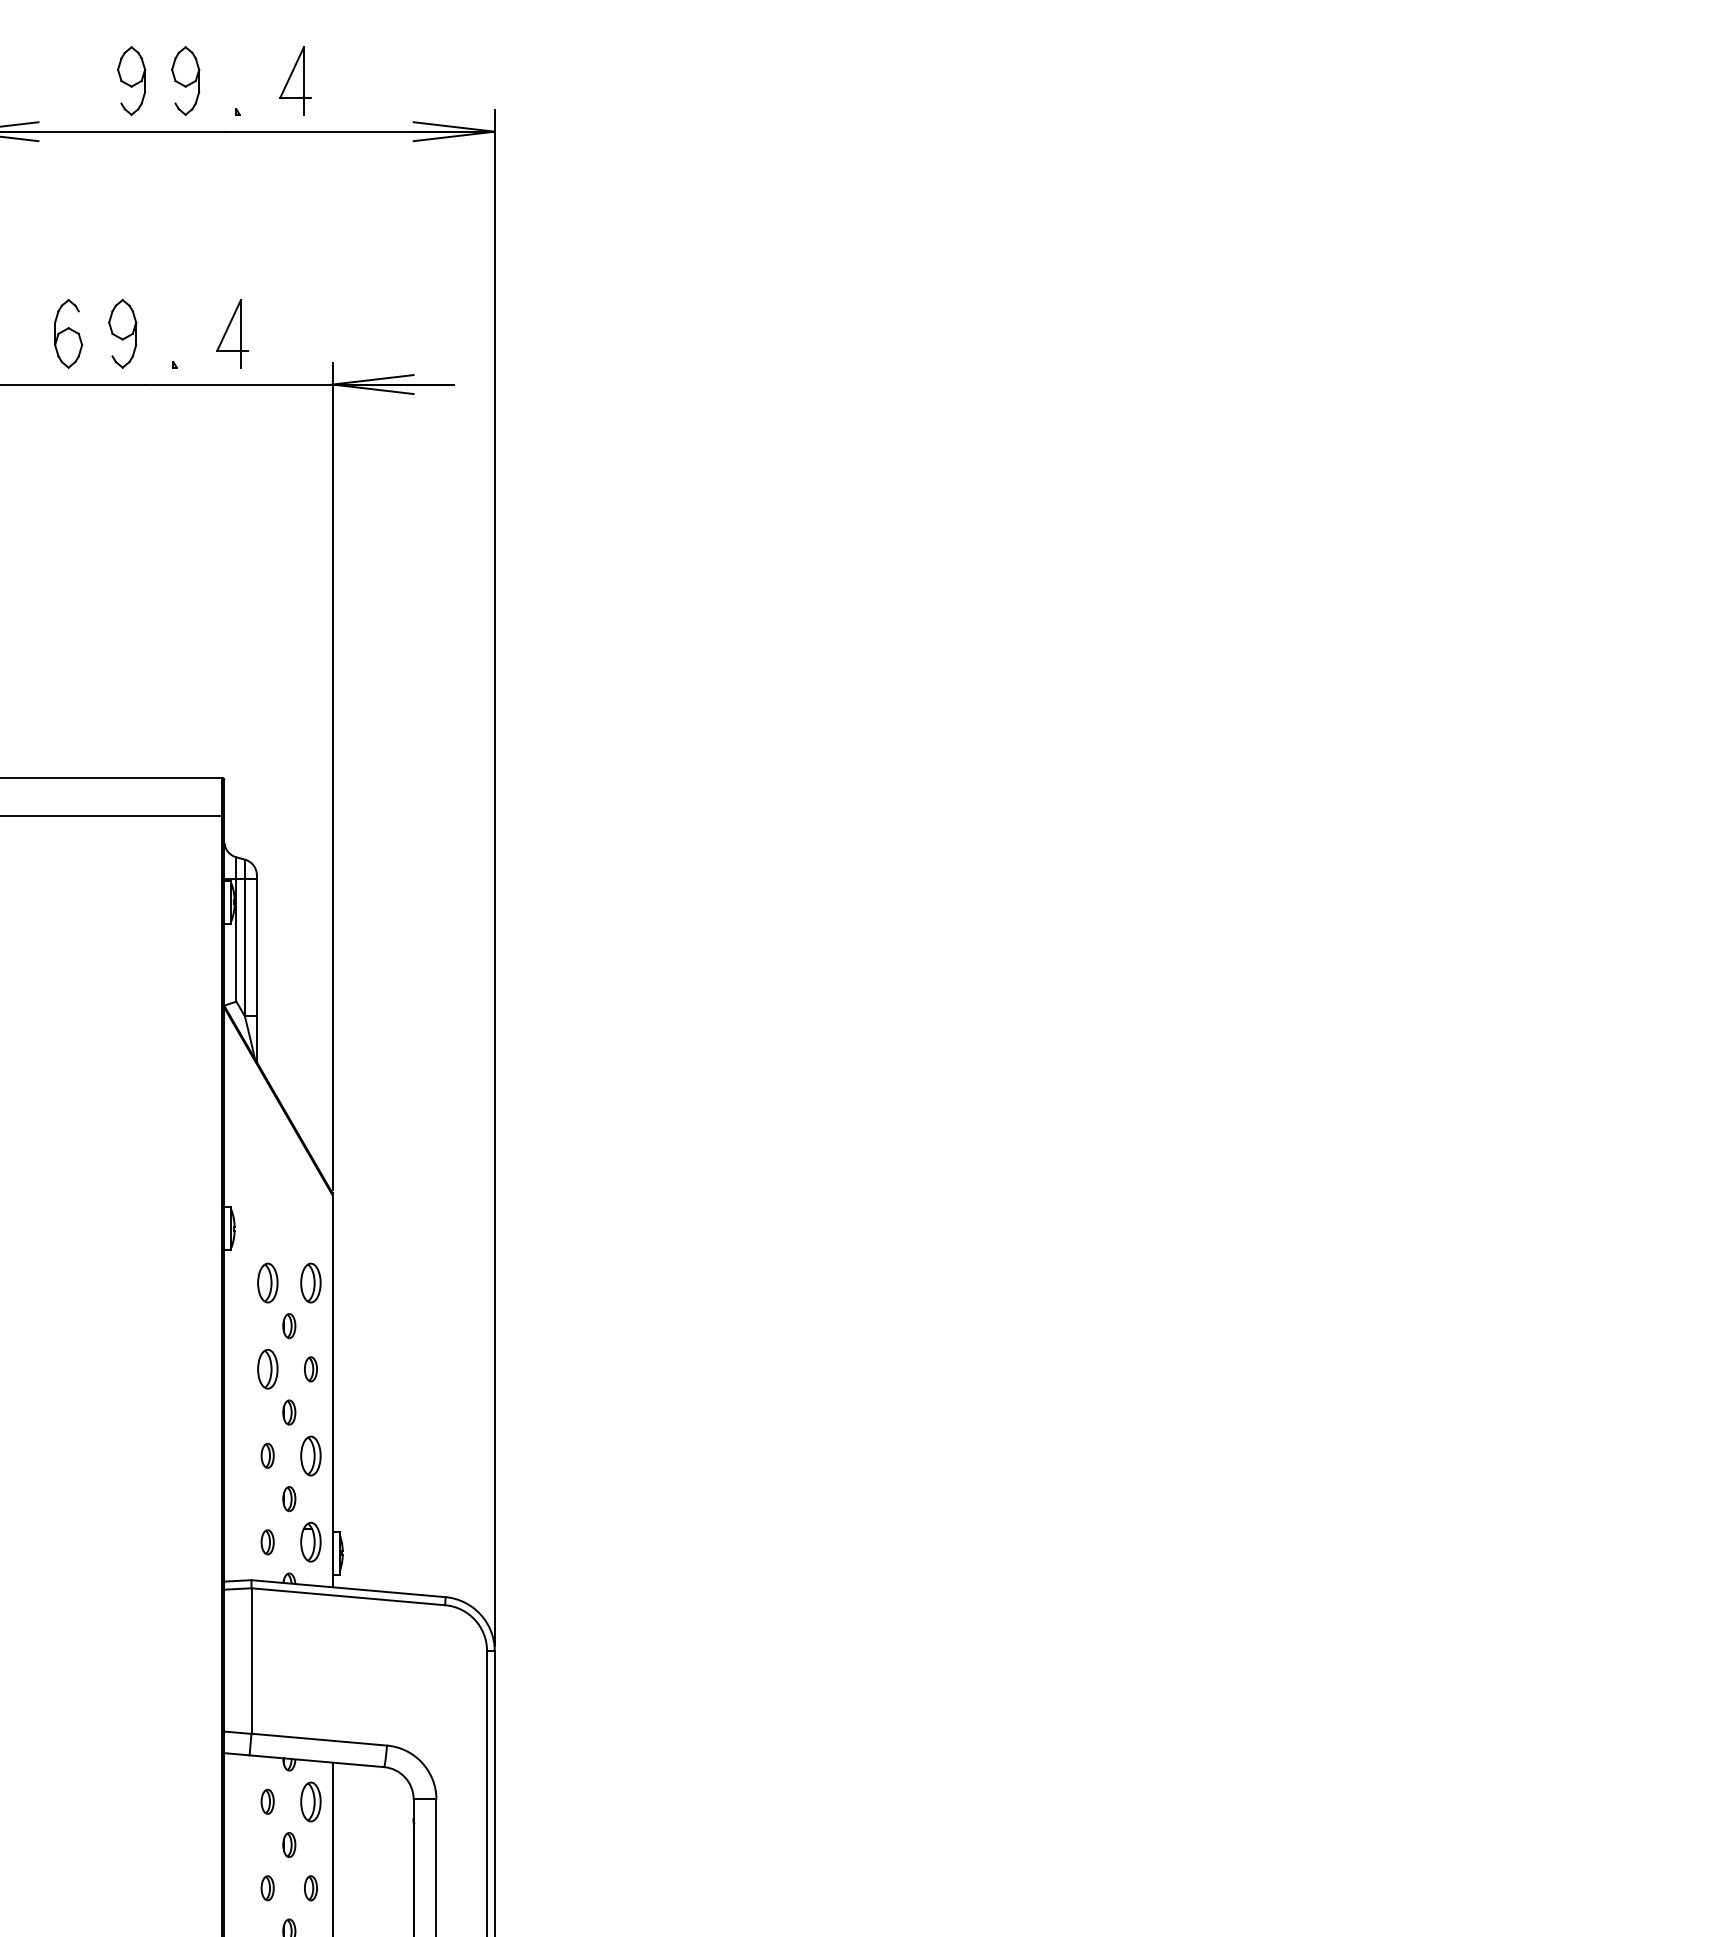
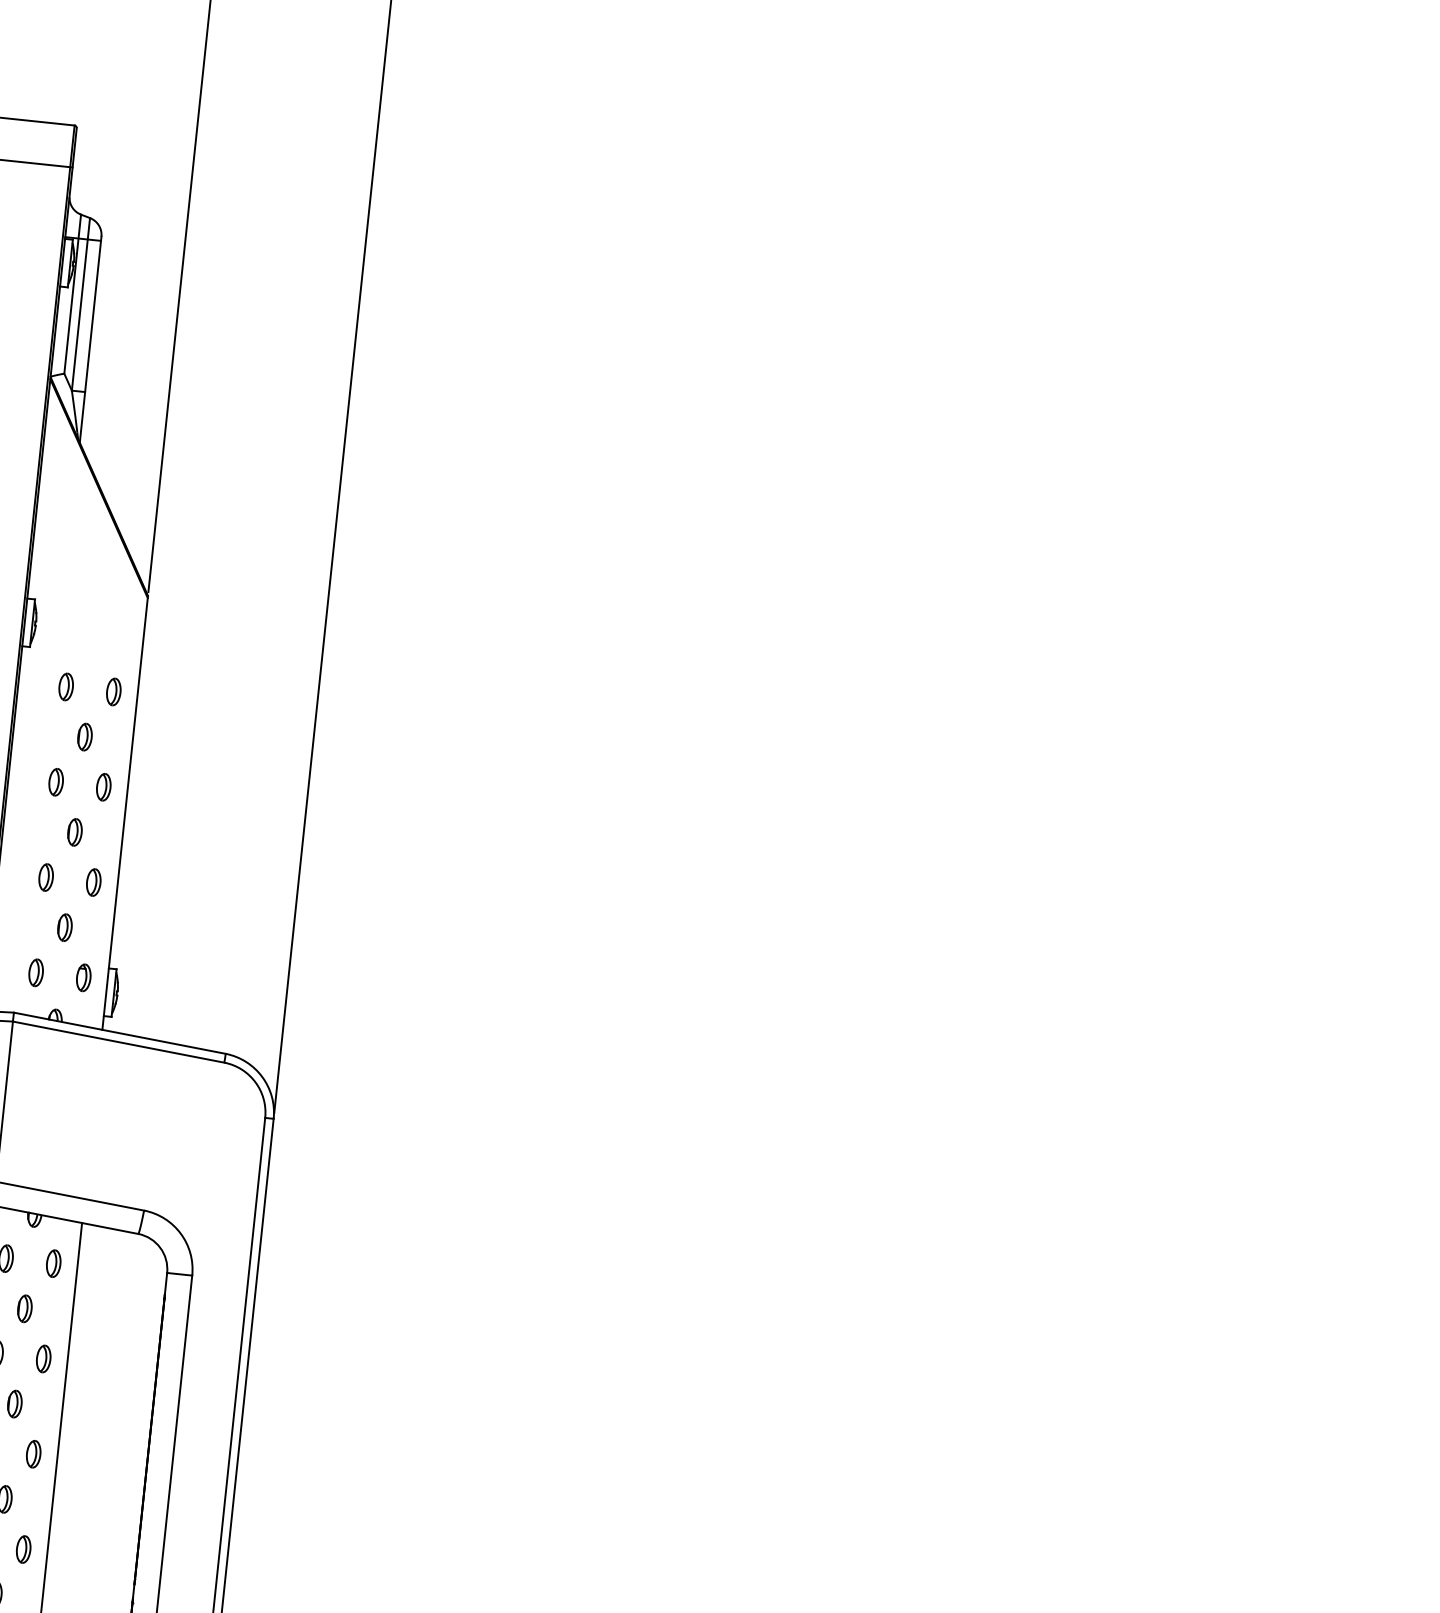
part: (267, 1282) -> (65, 686), size x0.62
part: (310, 1282) -> (113, 691), size x0.62
part: (267, 1369) -> (55, 782), size x0.62
part: (310, 1455) -> (93, 882), size x0.62
part: (310, 1542) -> (83, 977), size x0.62
part: (310, 1801) -> (53, 1263), size x0.62

